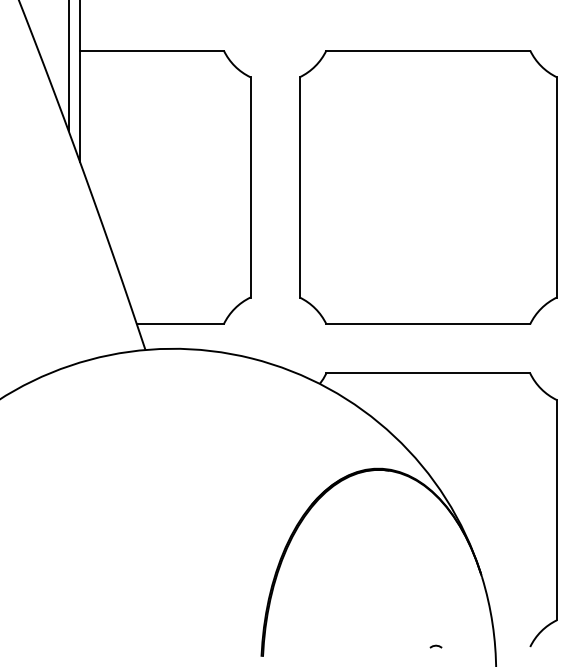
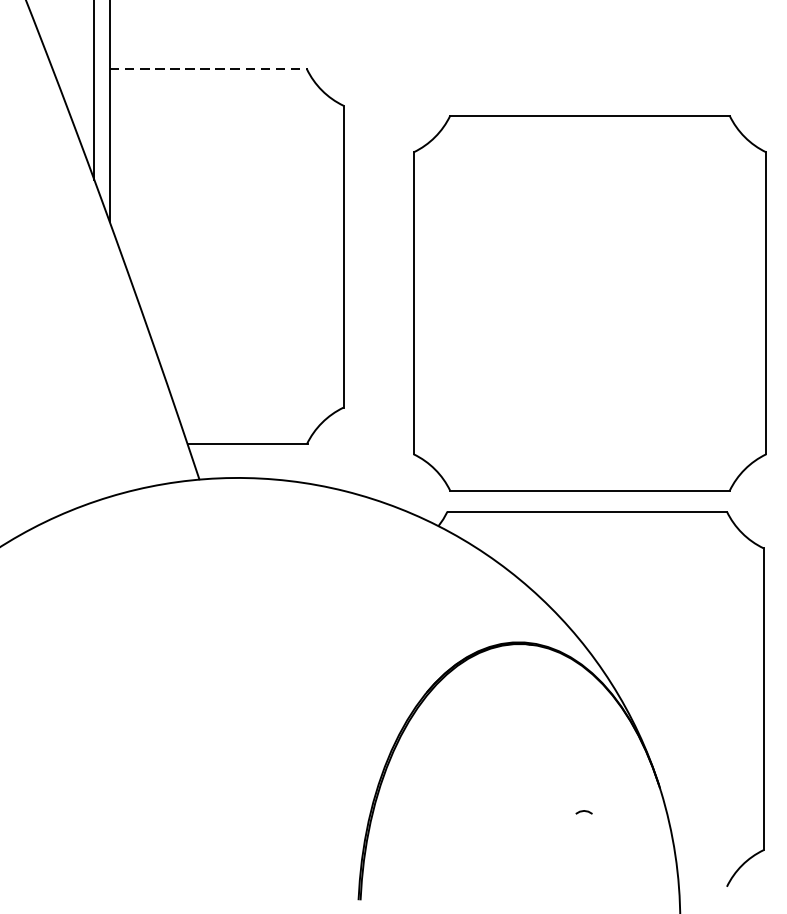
line: (152, 50) -> (209, 69), solid -> dashed
part: (428, 187) -> (590, 303), moved
line: (435, 646) -> (583, 812), moved

